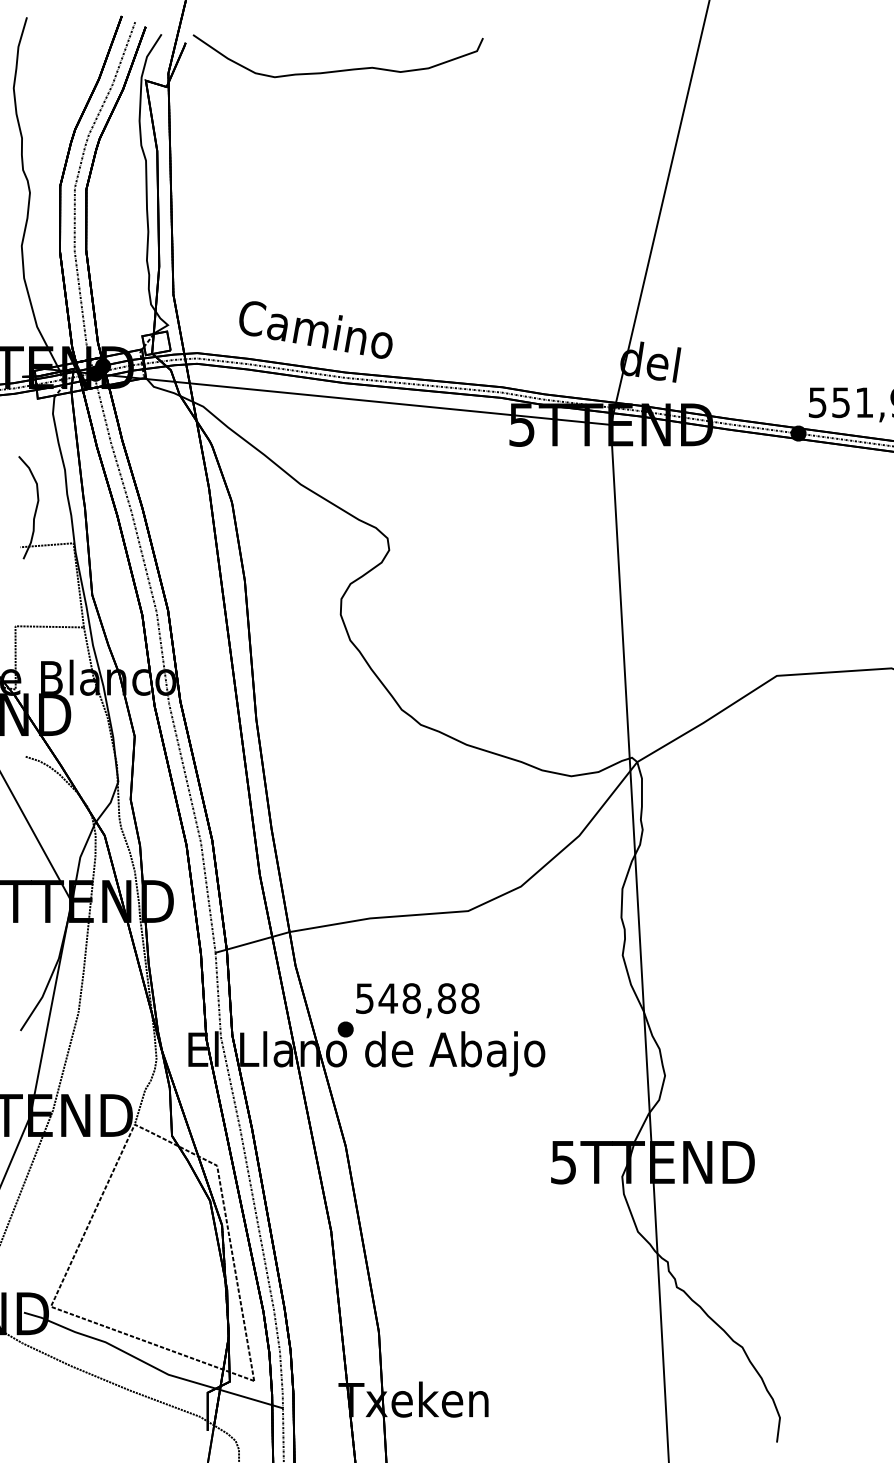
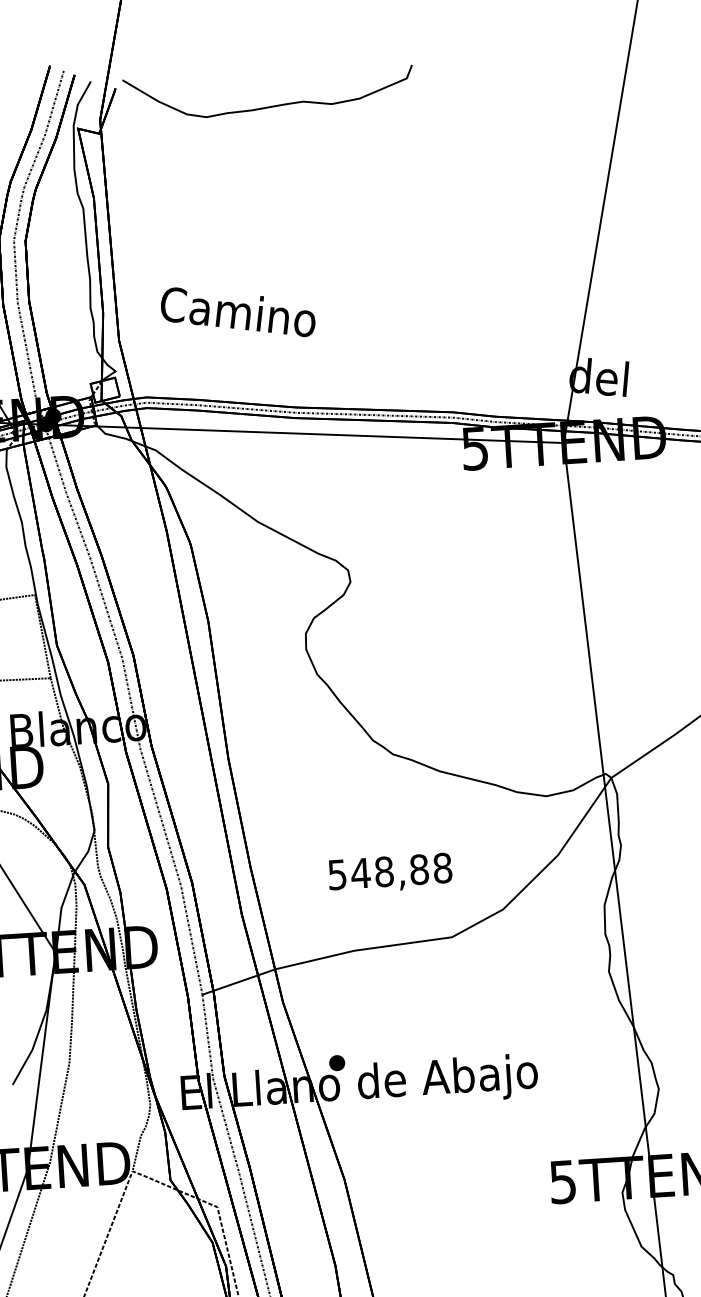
text: (315, 329) -> (237, 311), moved
text: (417, 1000) -> (390, 873), moved

